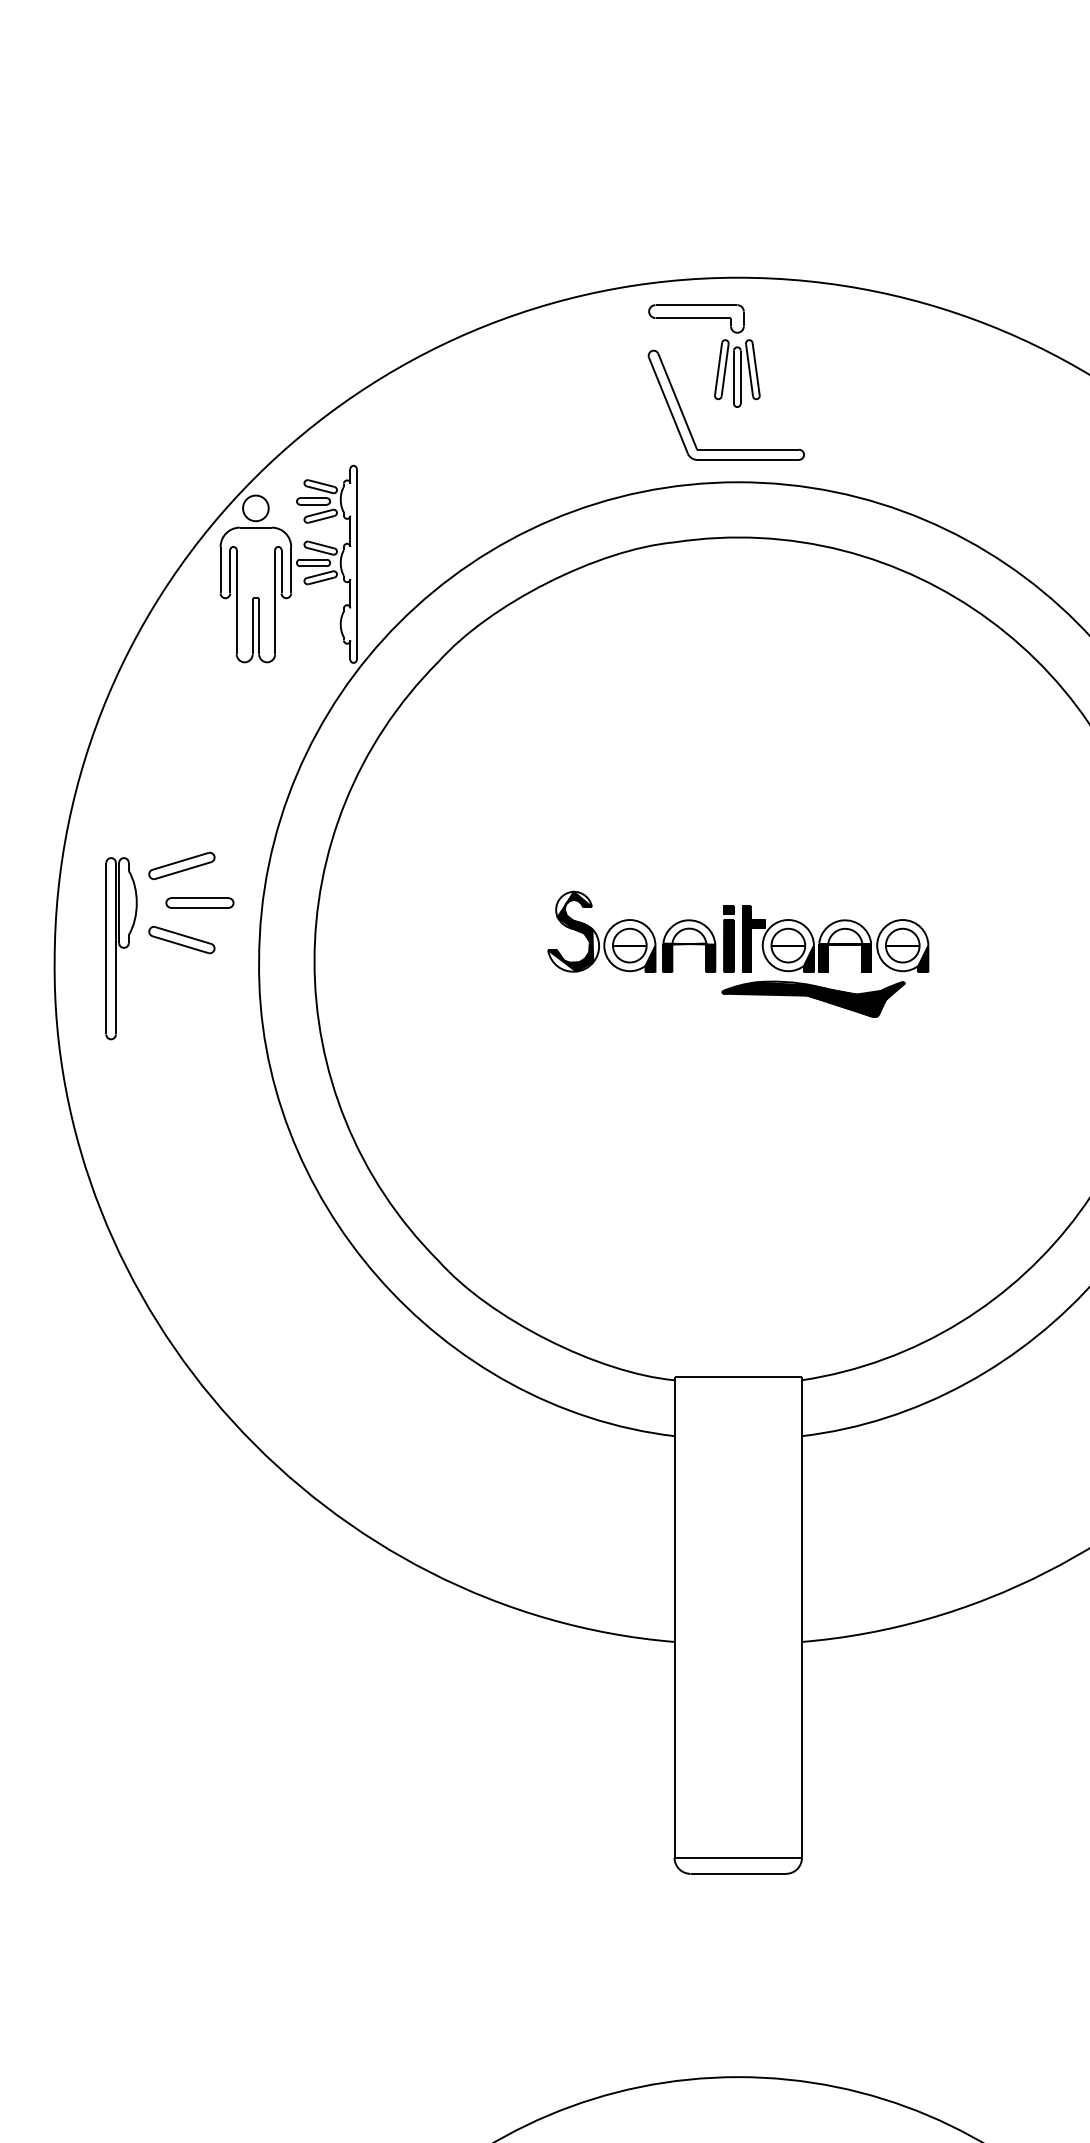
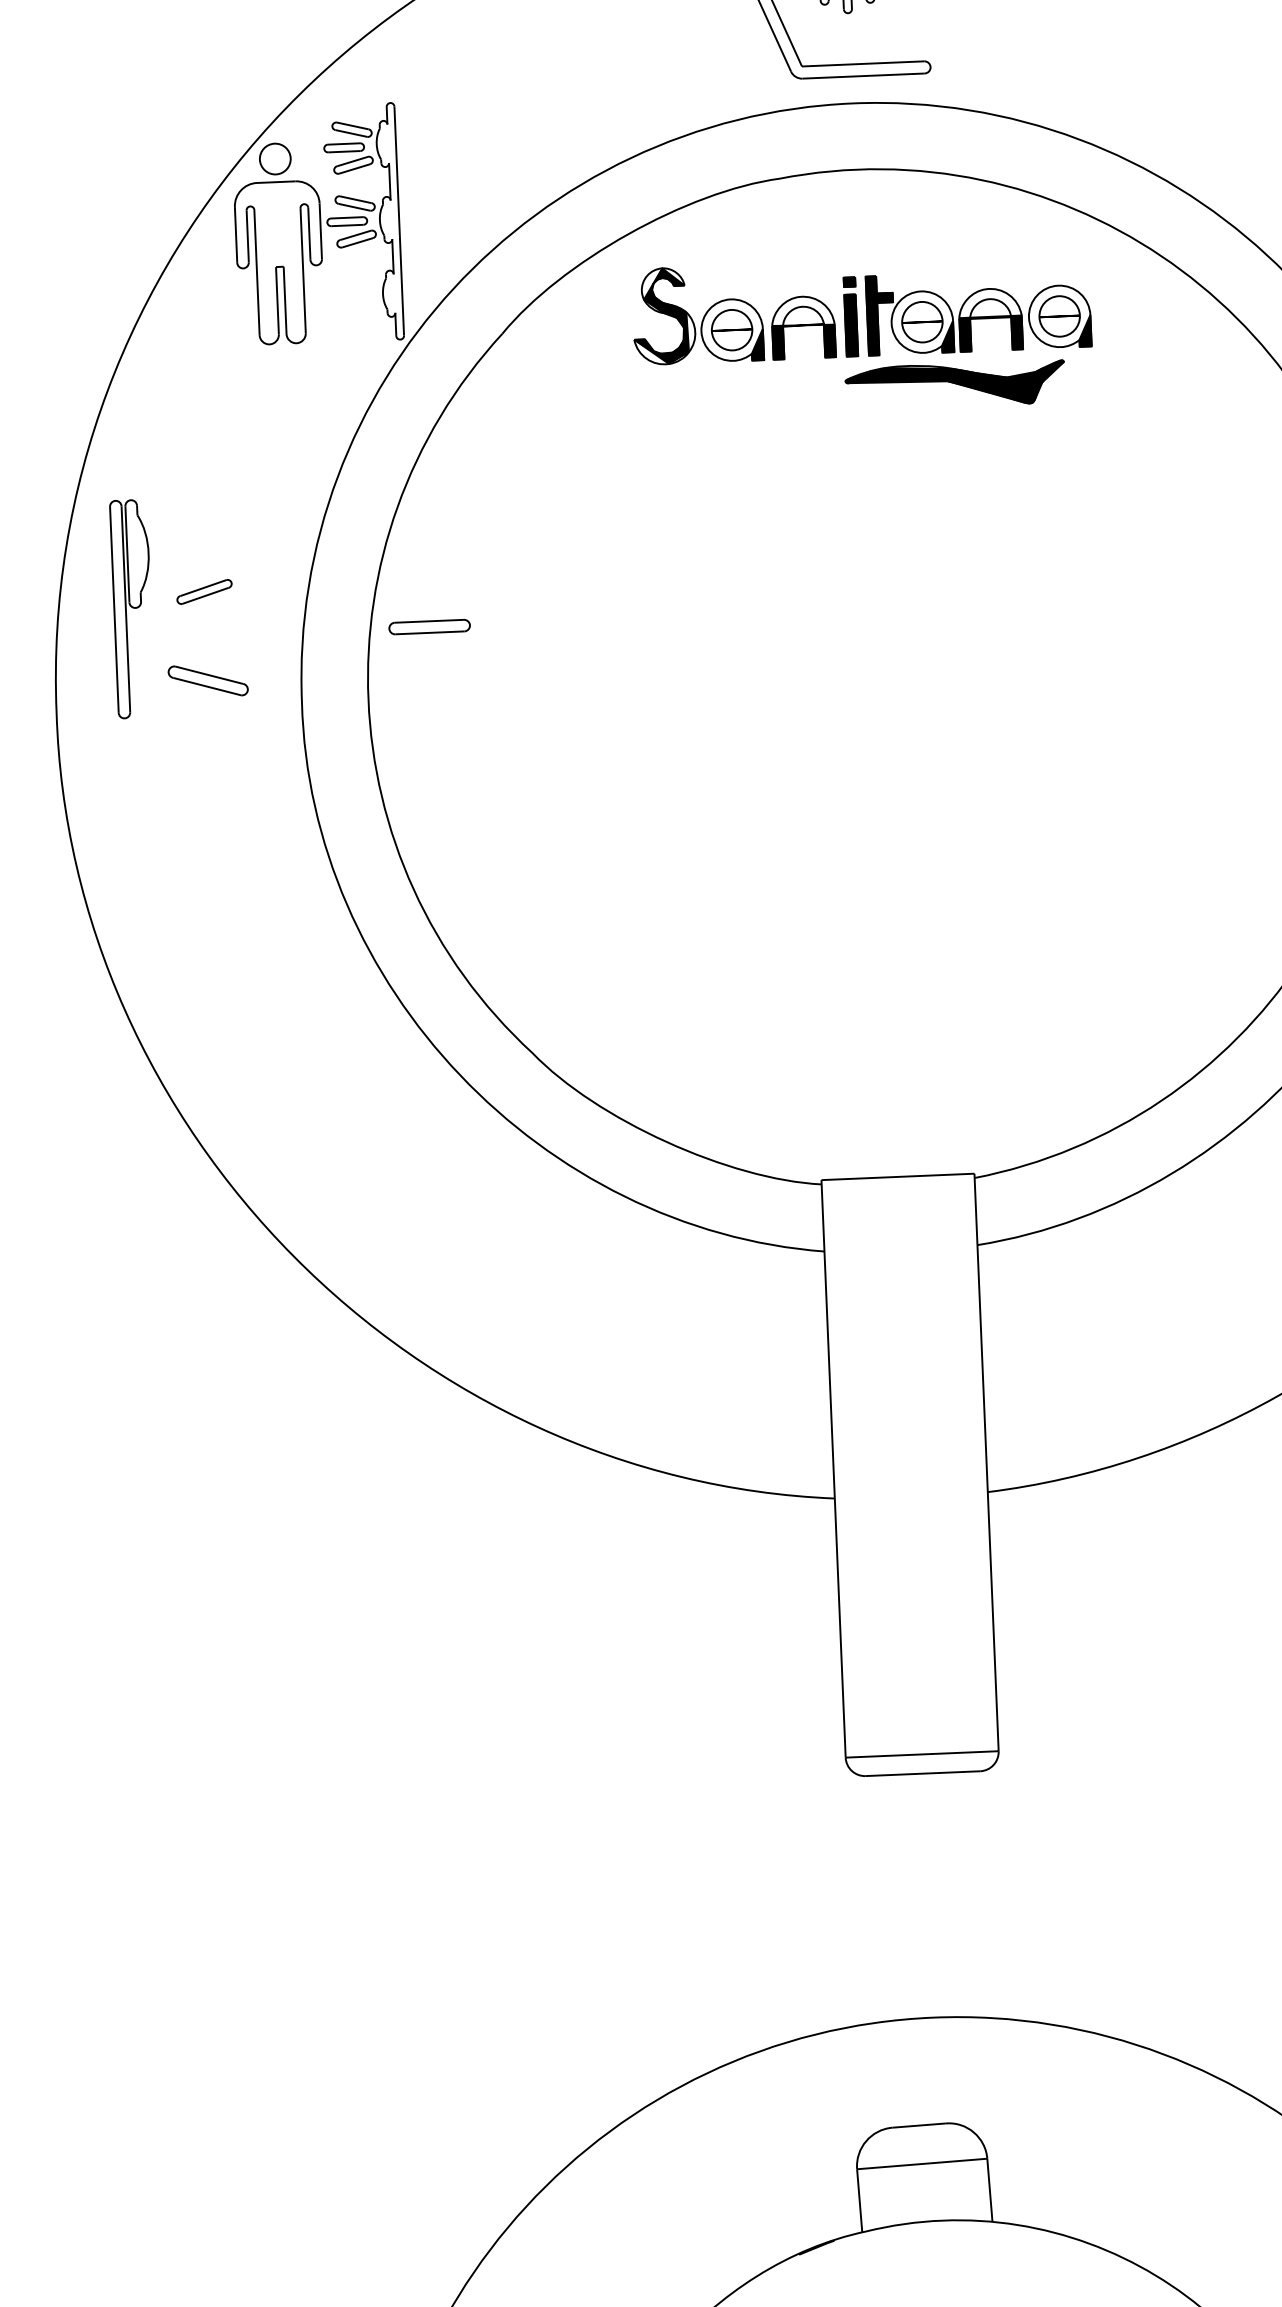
part: (181, 865) -> (203, 591), size x0.7
part: (199, 902) -> (429, 626), moved
part: (121, 948) -> (132, 608), moved
part: (738, 953) -> (862, 334), moved

